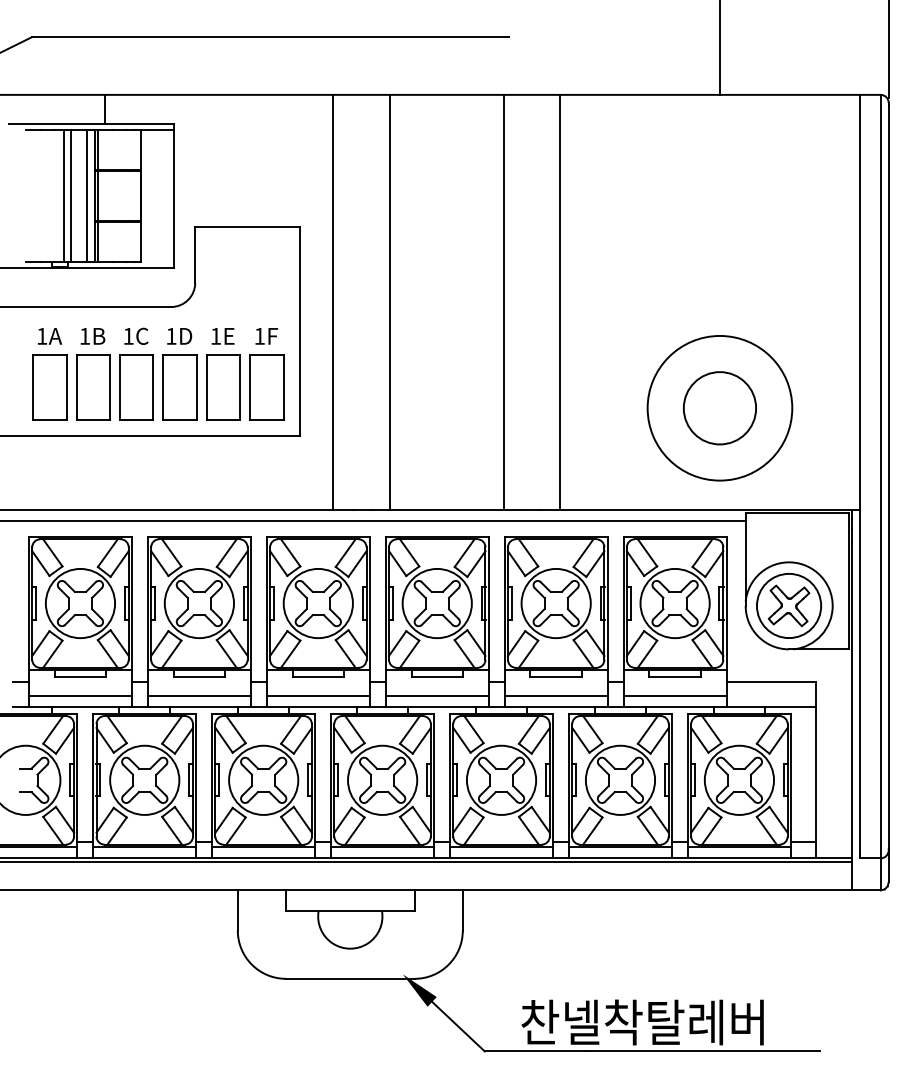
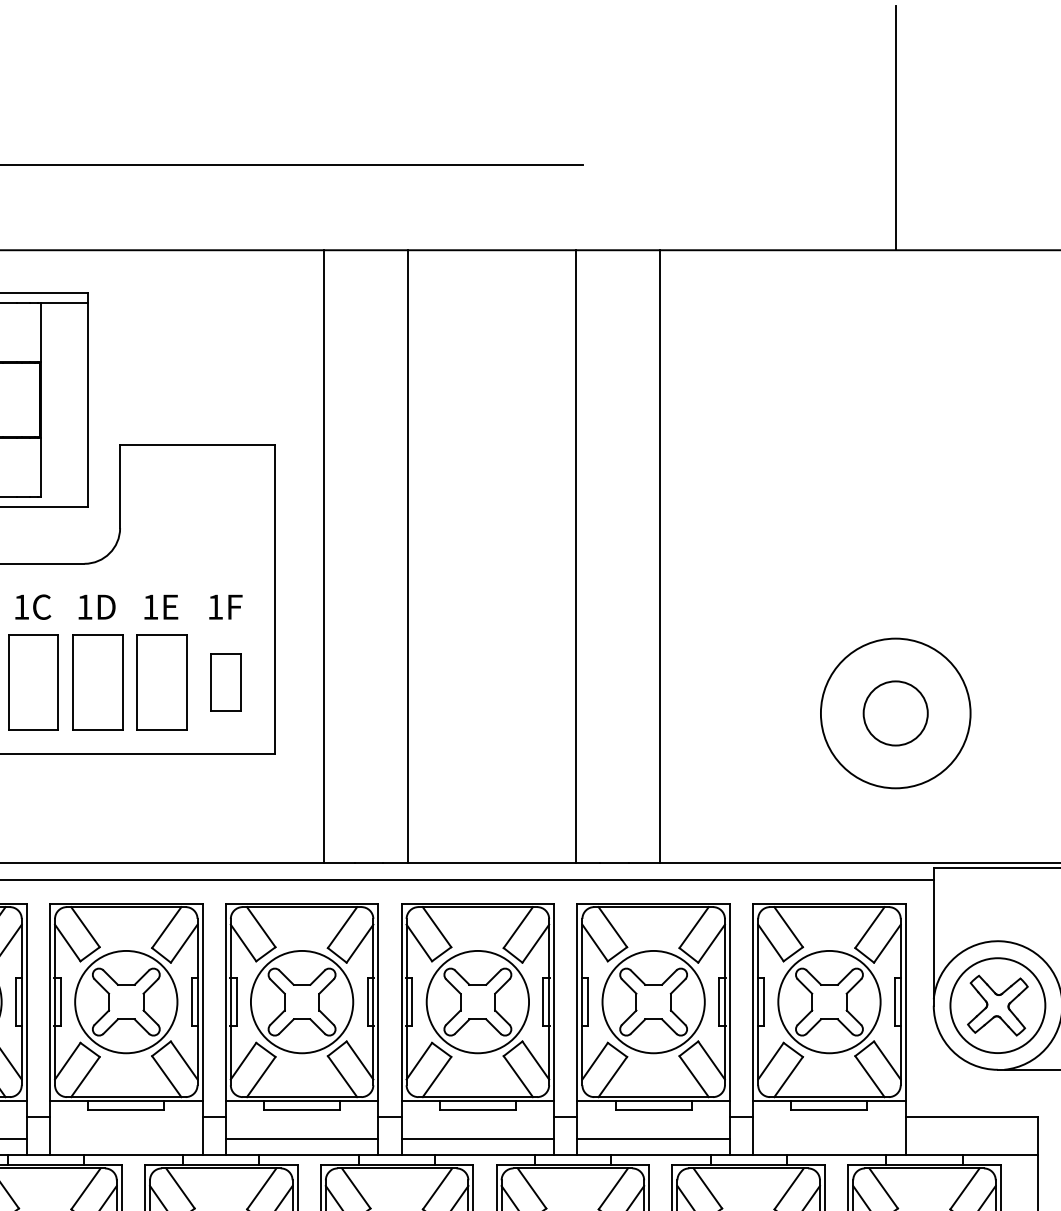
part: (266, 387) -> (225, 682), size x0.6
circle: (719, 407) -> (895, 712), size x0.7
circle: (719, 408) -> (895, 713), size x0.6
line: (198, 695) -> (124, 1138), removed
line: (674, 695) -> (828, 1138), removed

